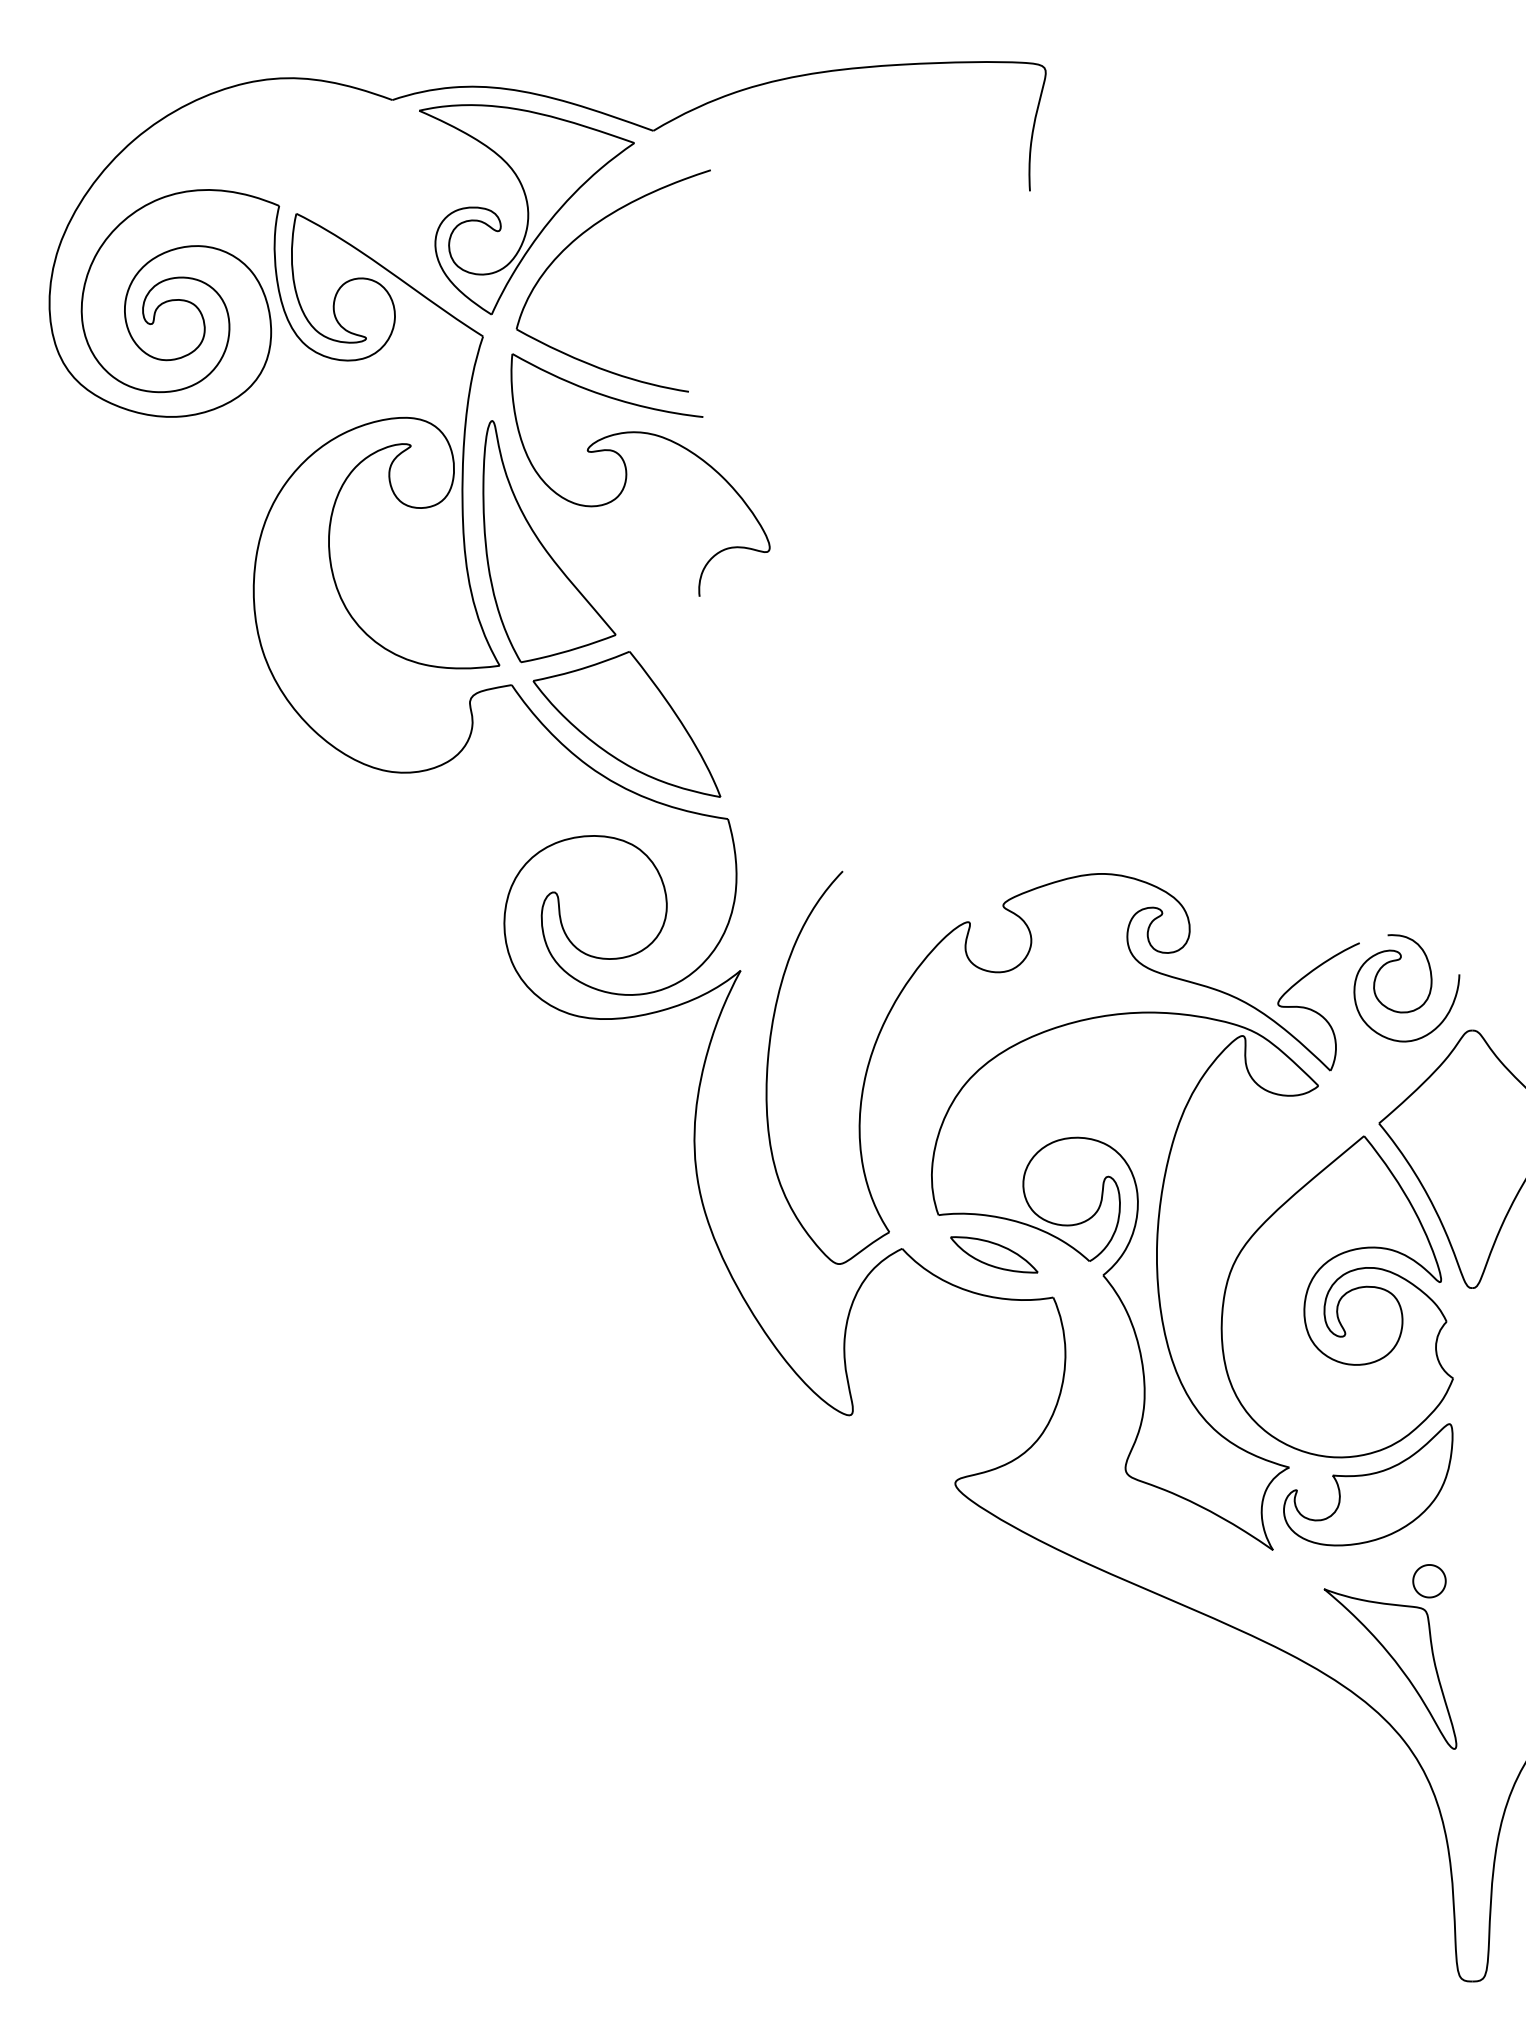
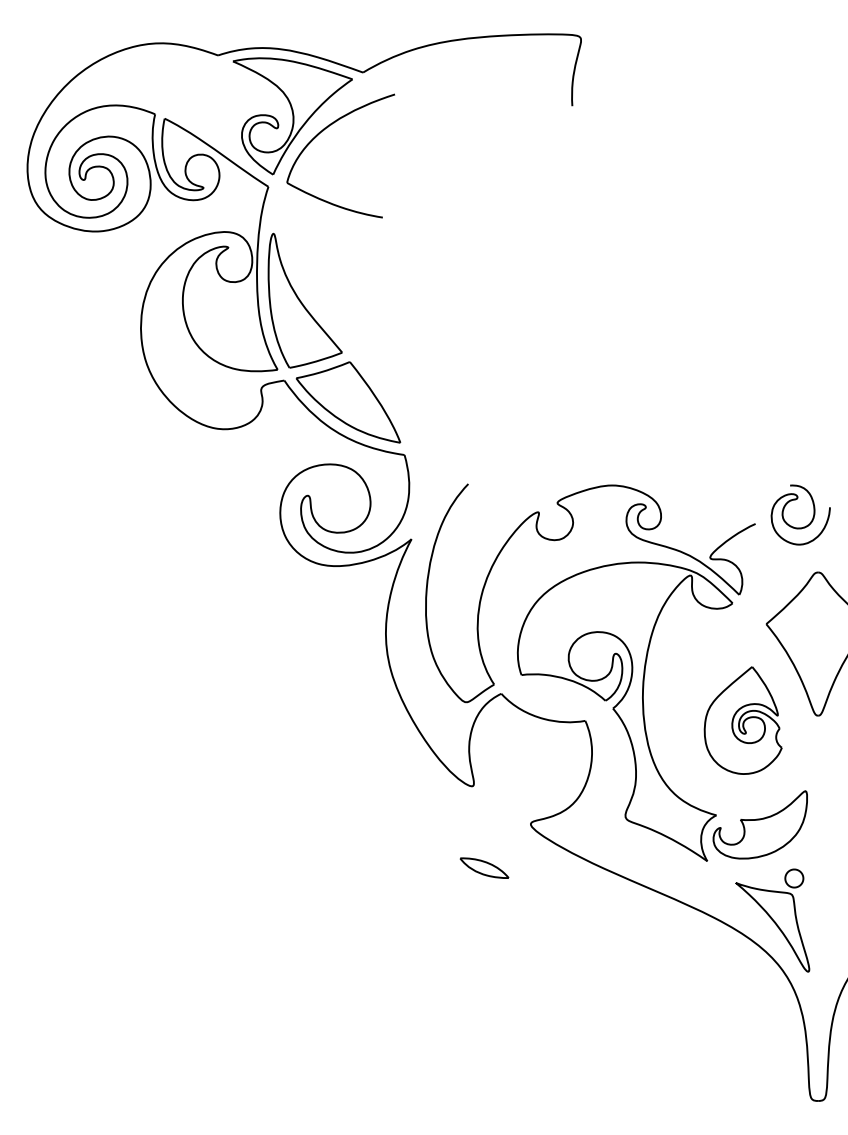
part: (627, 474) -> (348, 263), removed
curve: (1426, 996) -> (811, 519), moved
part: (994, 1253) -> (484, 867), moved
part: (1337, 1296) -> (743, 720), size x0.6

